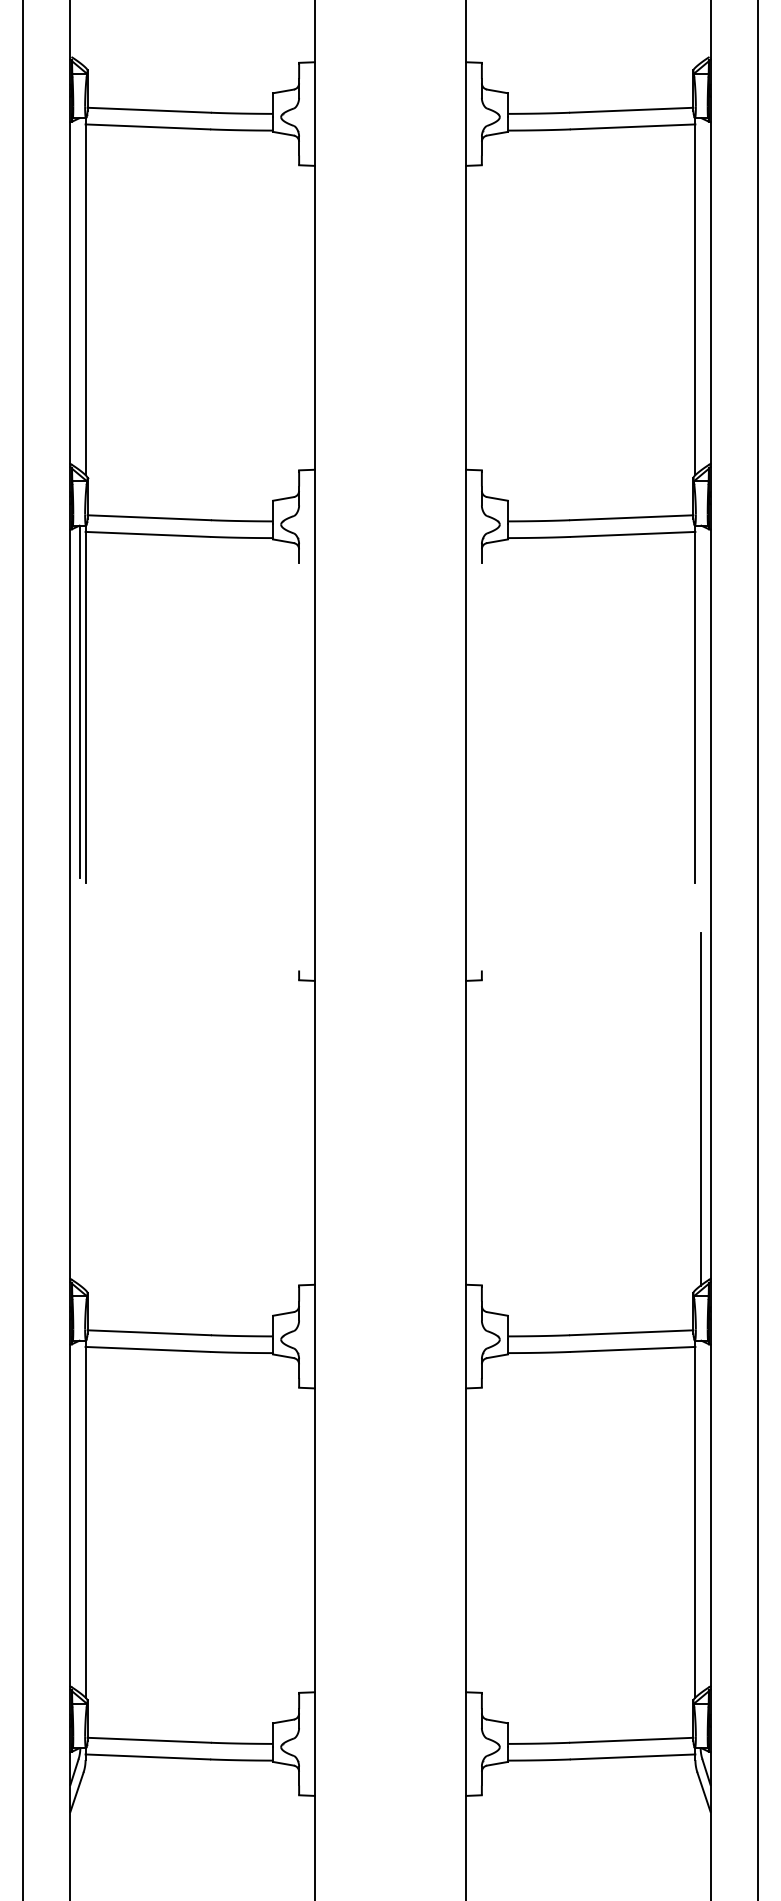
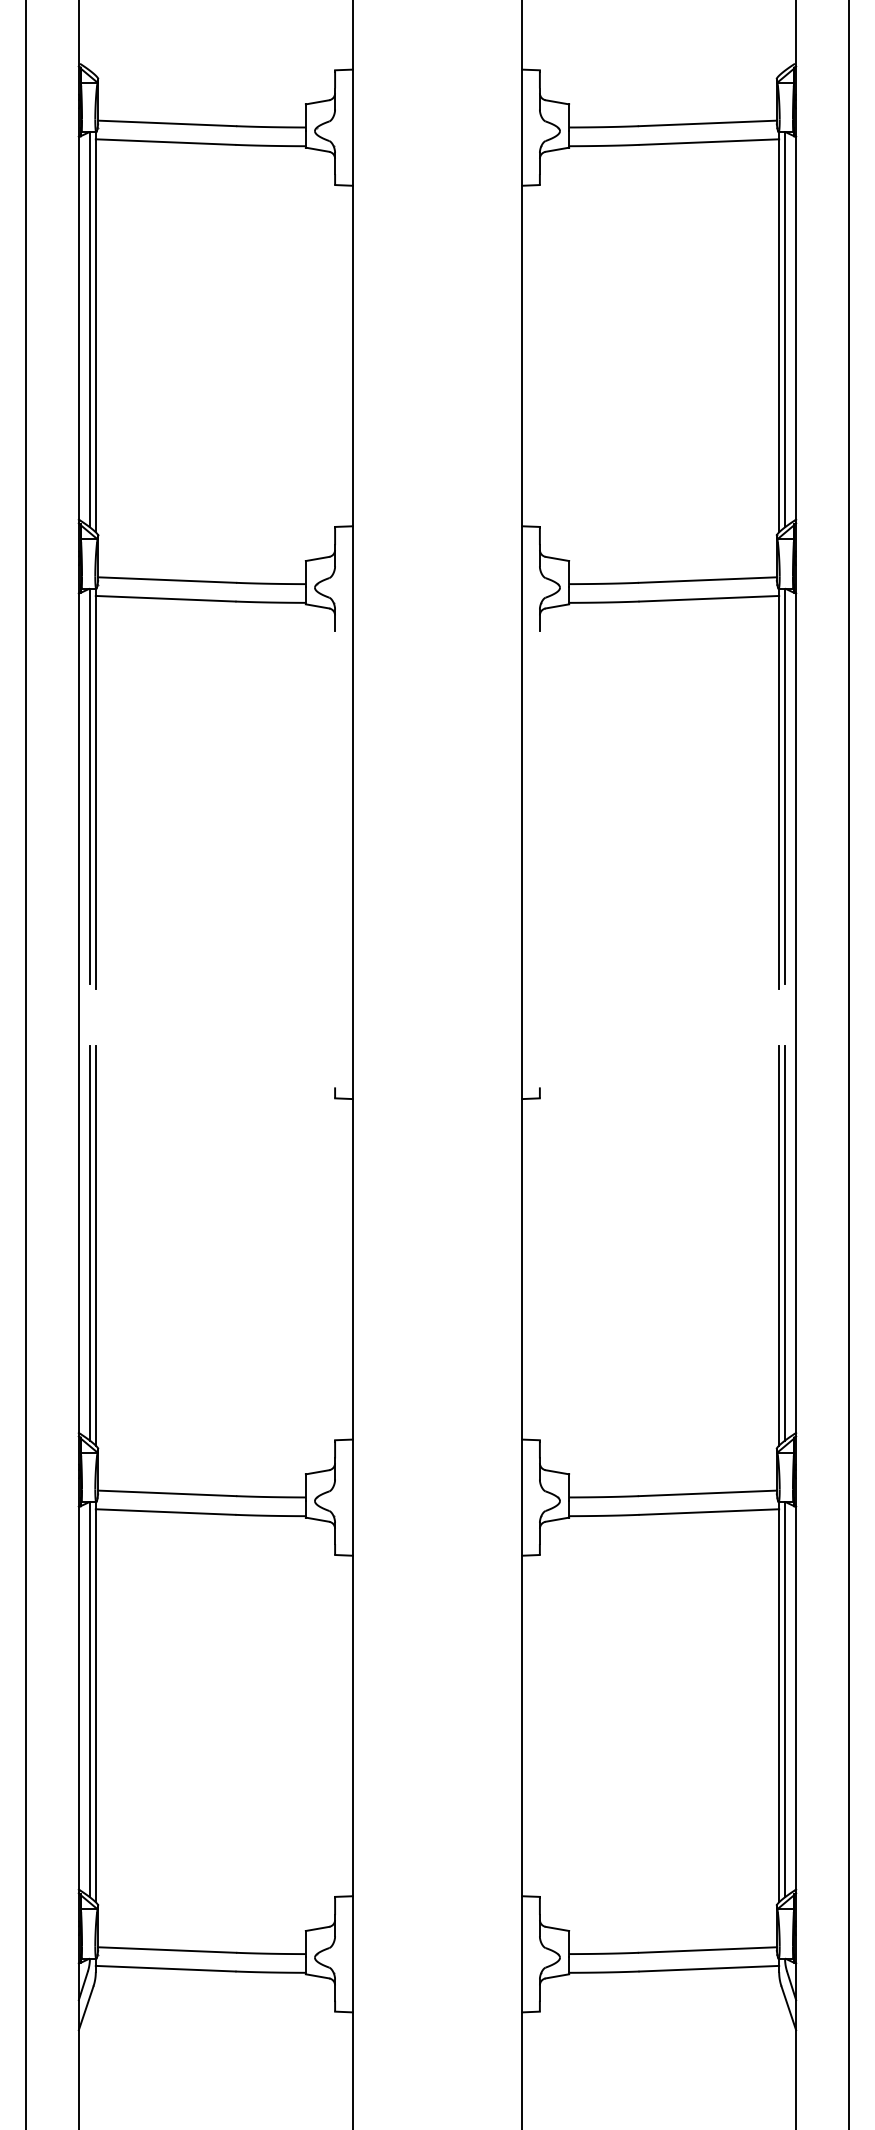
line: (80, 294) -> (90, 329), added
line: (700, 294) -> (784, 329), added
line: (700, 701) -> (784, 785), added
line: (80, 1109) -> (90, 1243), added
line: (85, 1111) -> (95, 1245), added
line: (695, 1111) -> (779, 1245), added
line: (80, 1516) -> (90, 1699), added
line: (700, 1516) -> (784, 1699), added

